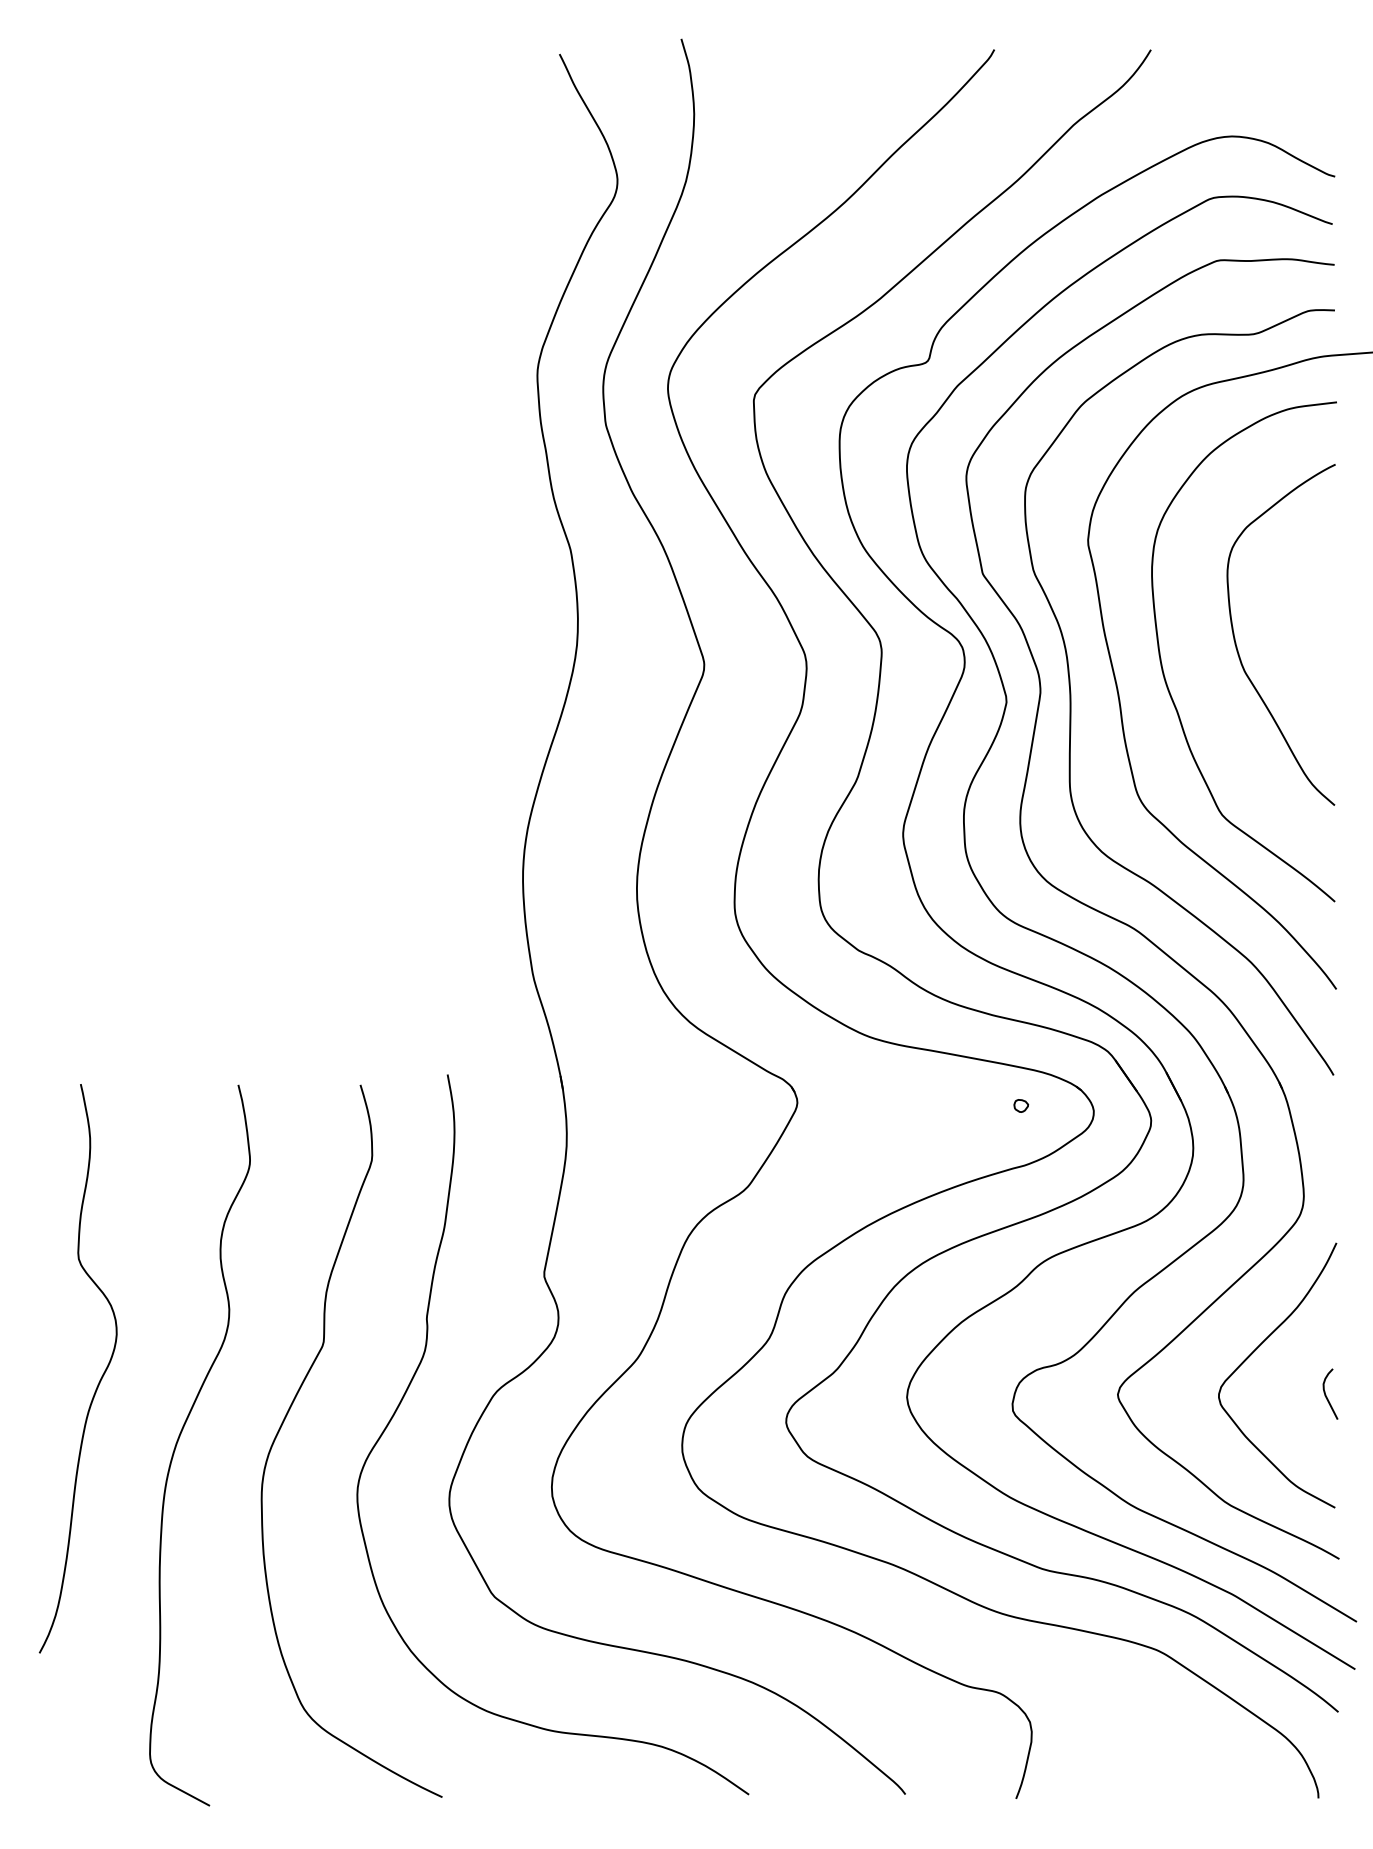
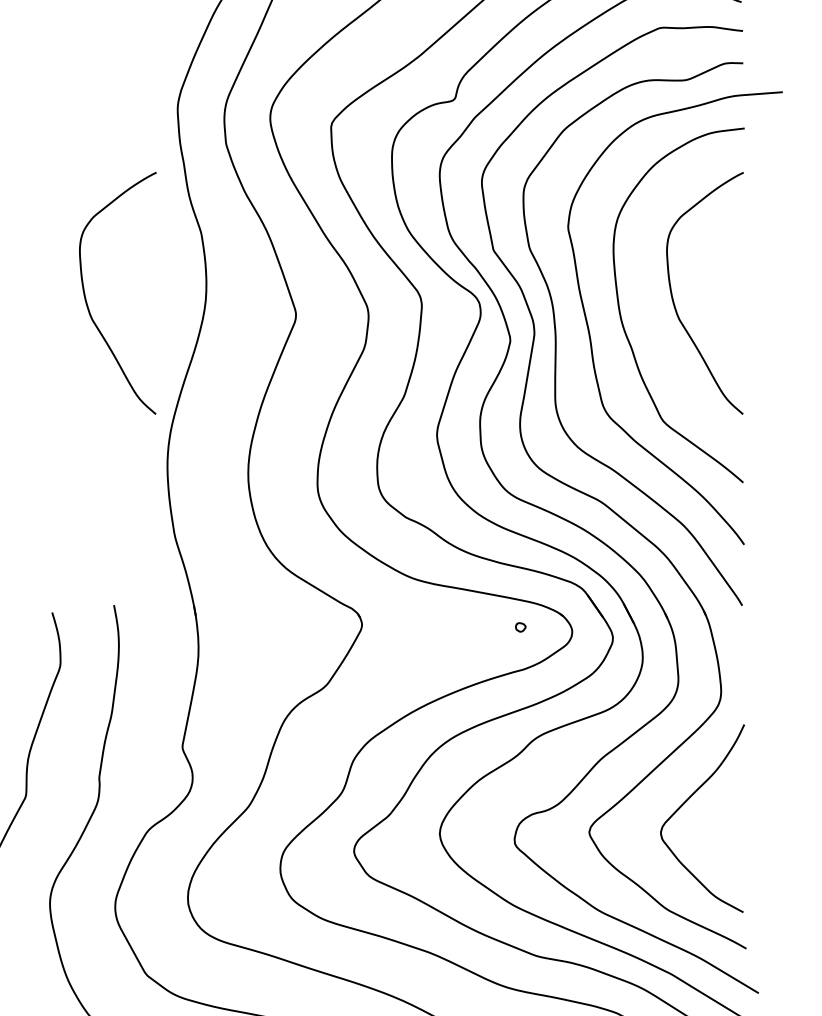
curve: (409, 646) -> (87, 301), added
curve: (1326, 1394) -> (737, 832), removed

